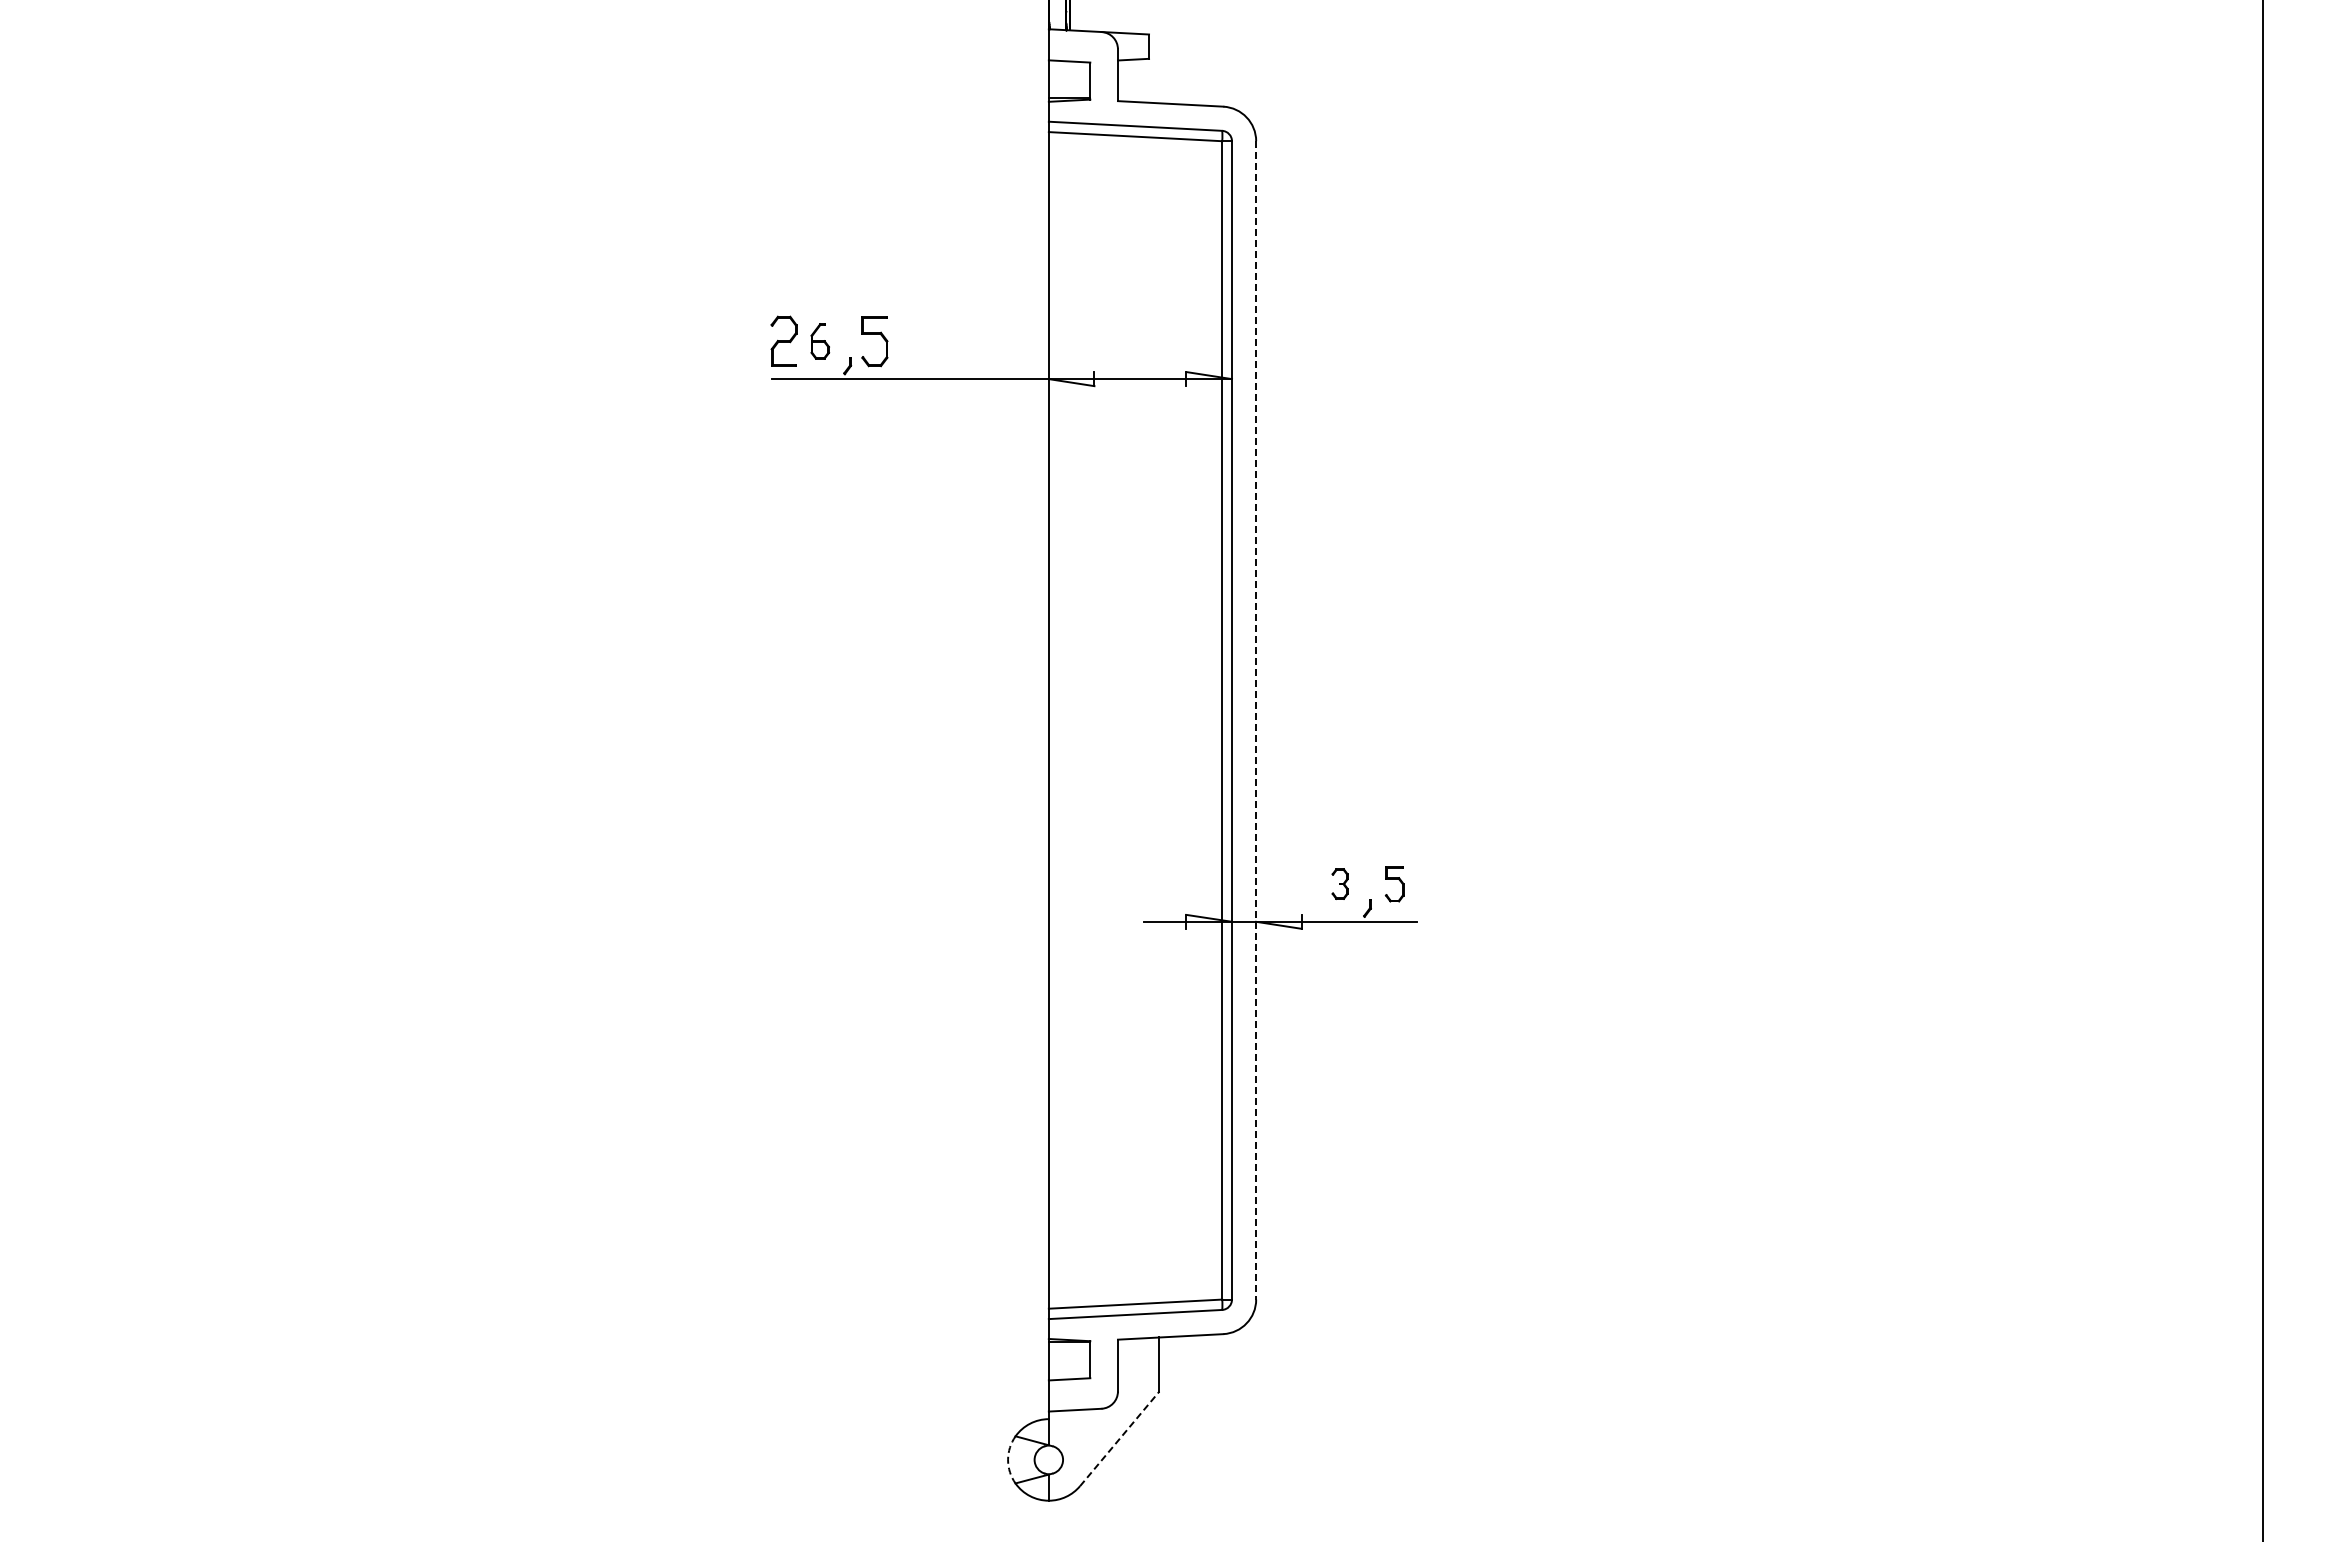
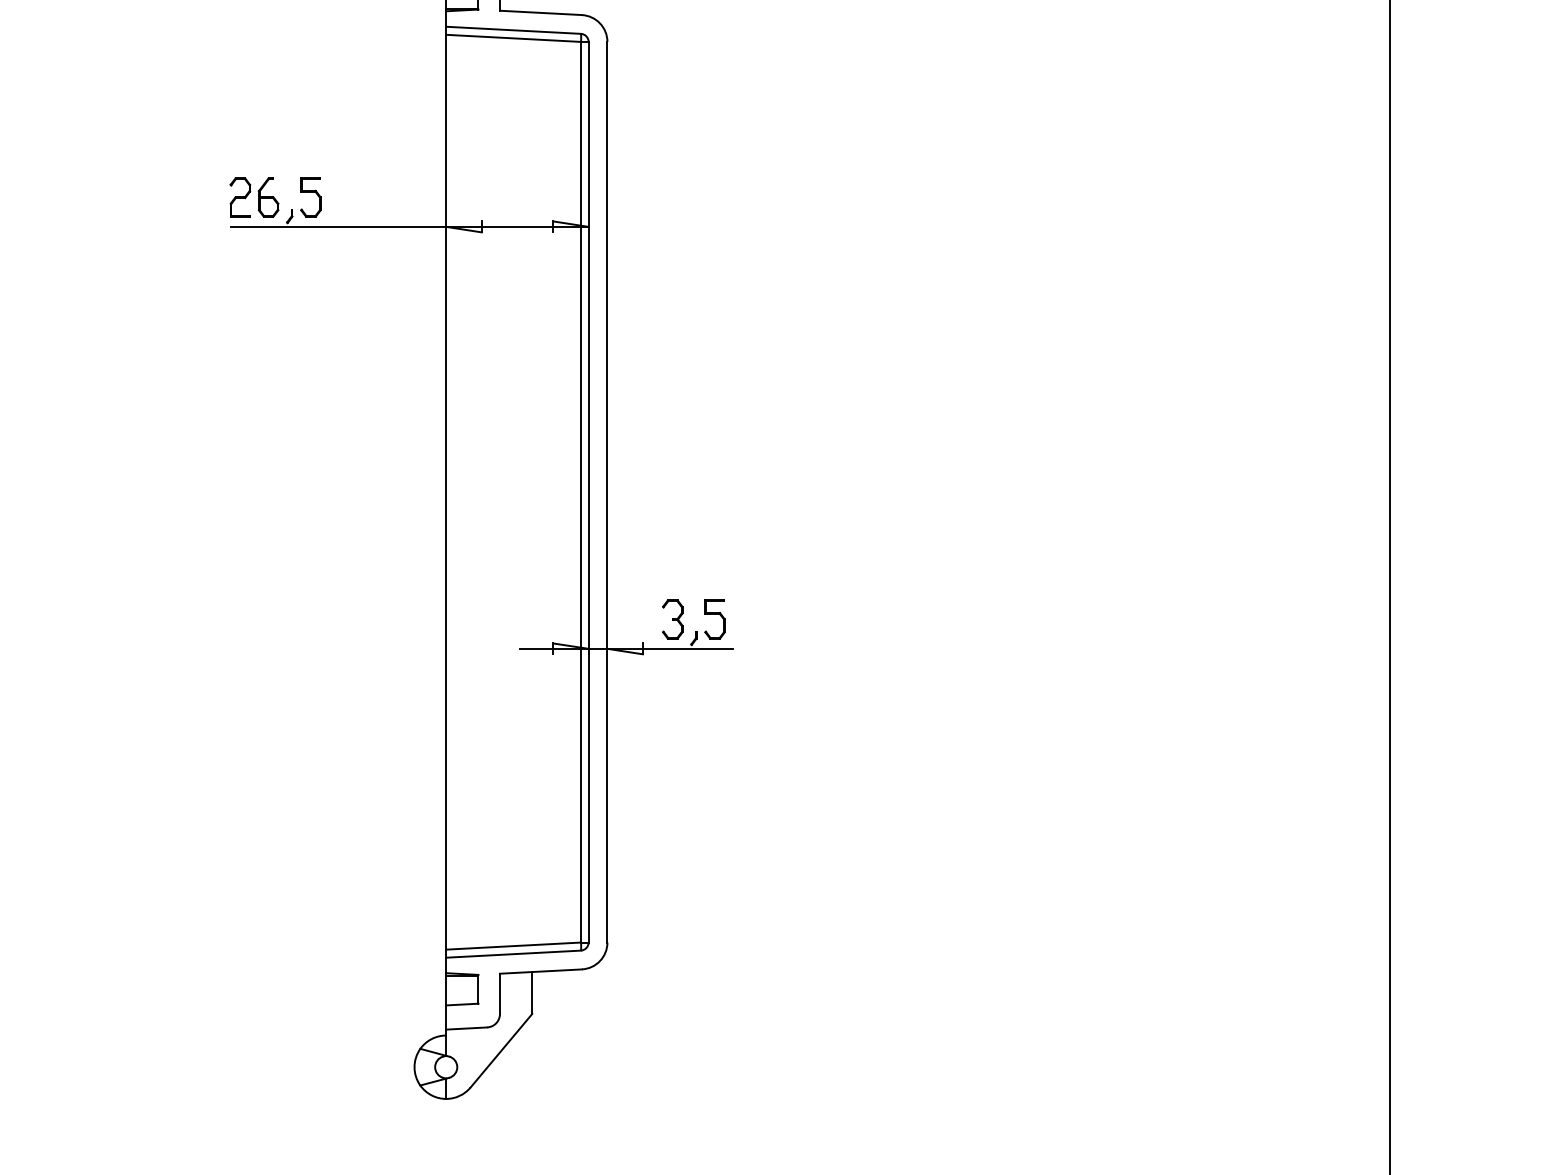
part: (819, 341) -> (267, 197), size x1.43
line: (1256, 720) -> (607, 492), dashed -> solid
part: (1339, 883) -> (672, 619), size x1.67
part: (1394, 883) -> (714, 619), size x1.43
line: (1119, 1438) -> (501, 1050), dashed -> solid
arc: (1008, 1459) -> (414, 1066), dashed -> solid

